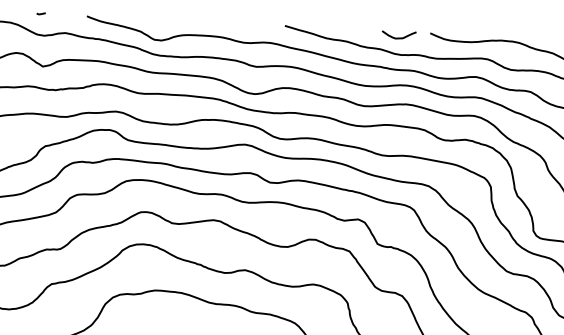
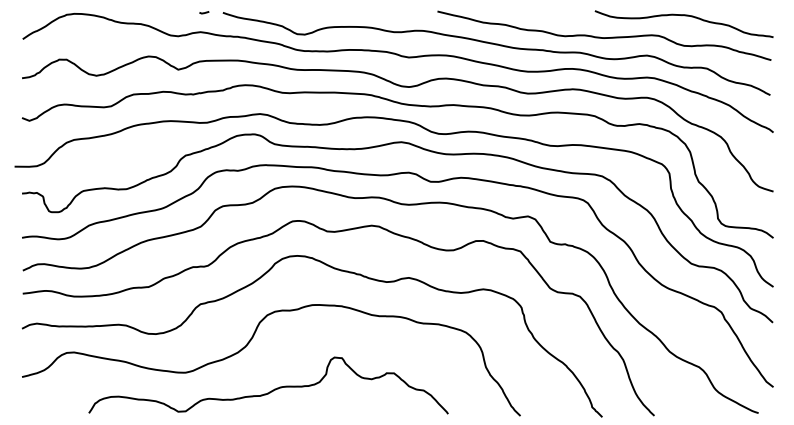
line: (41, 13) -> (204, 12), moved
curve: (399, 37) -> (561, 17), removed

